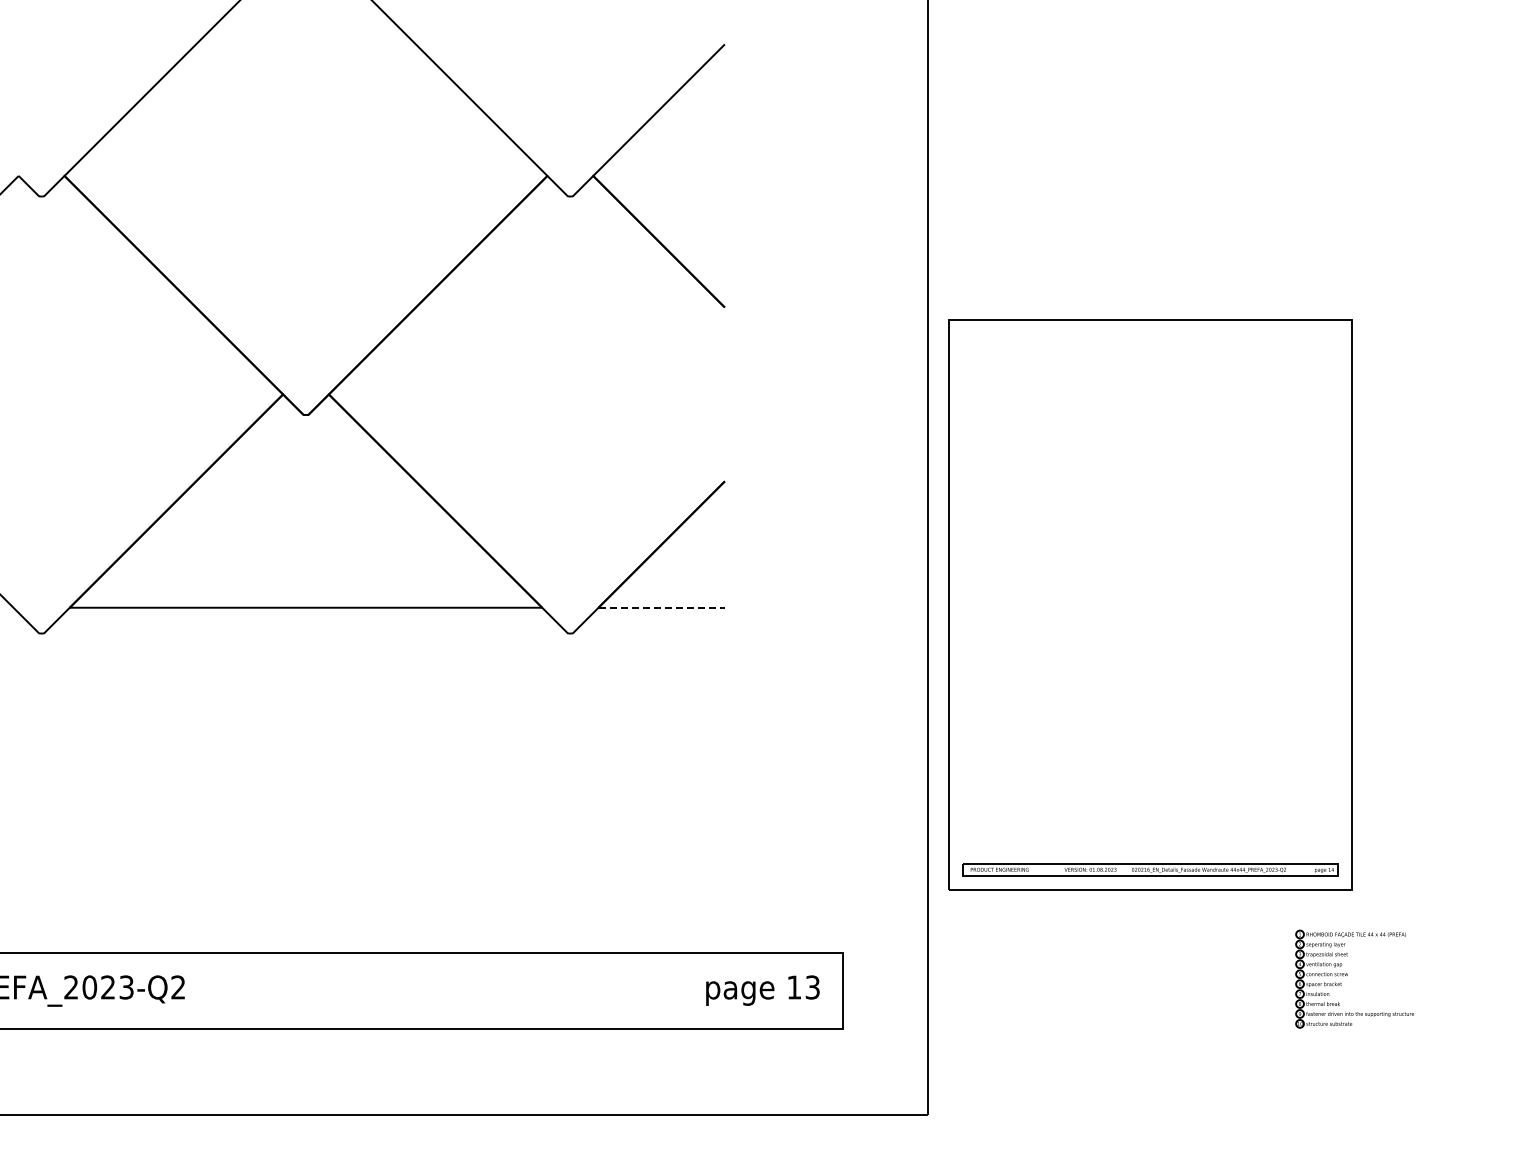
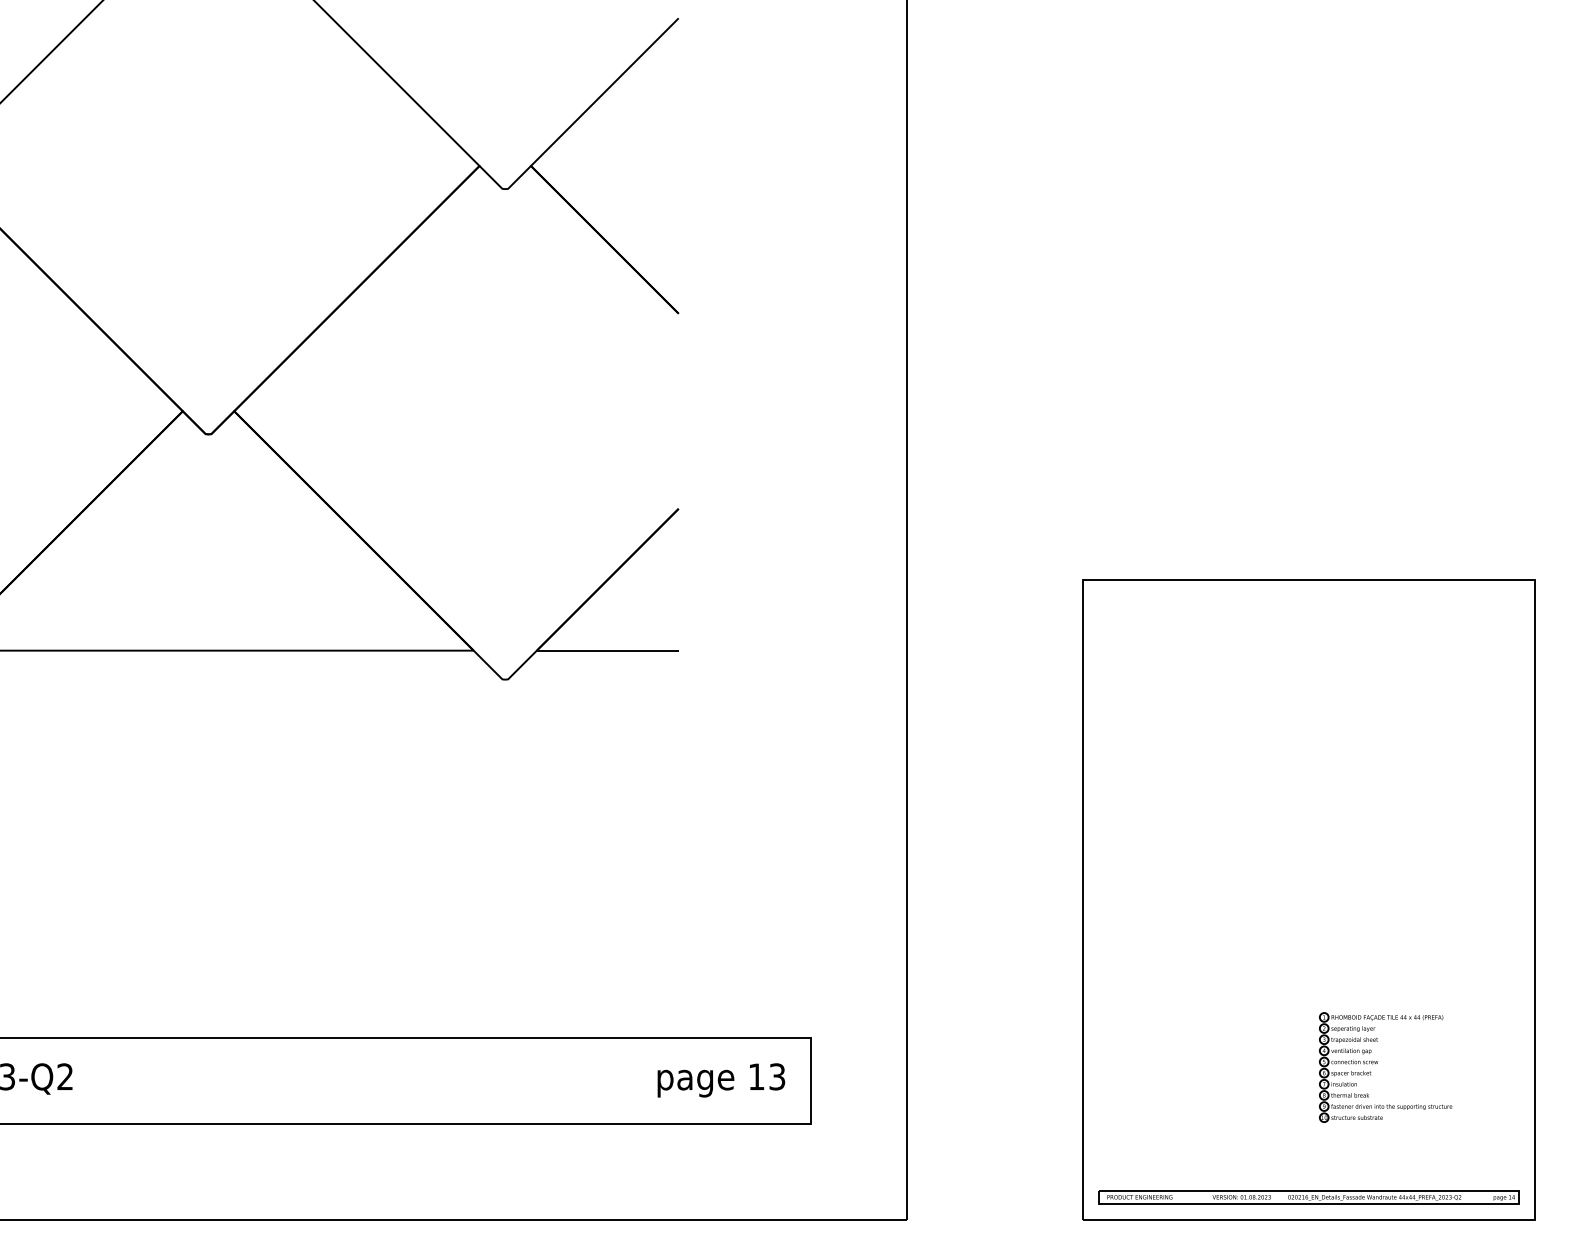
part: (1150, 604) -> (1309, 899), moved
line: (662, 607) -> (608, 650), dashed -> solid

